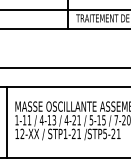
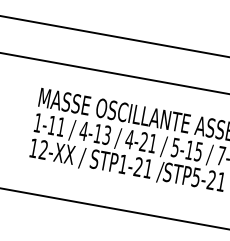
line: (6, 122) -> (17, 123), removed

